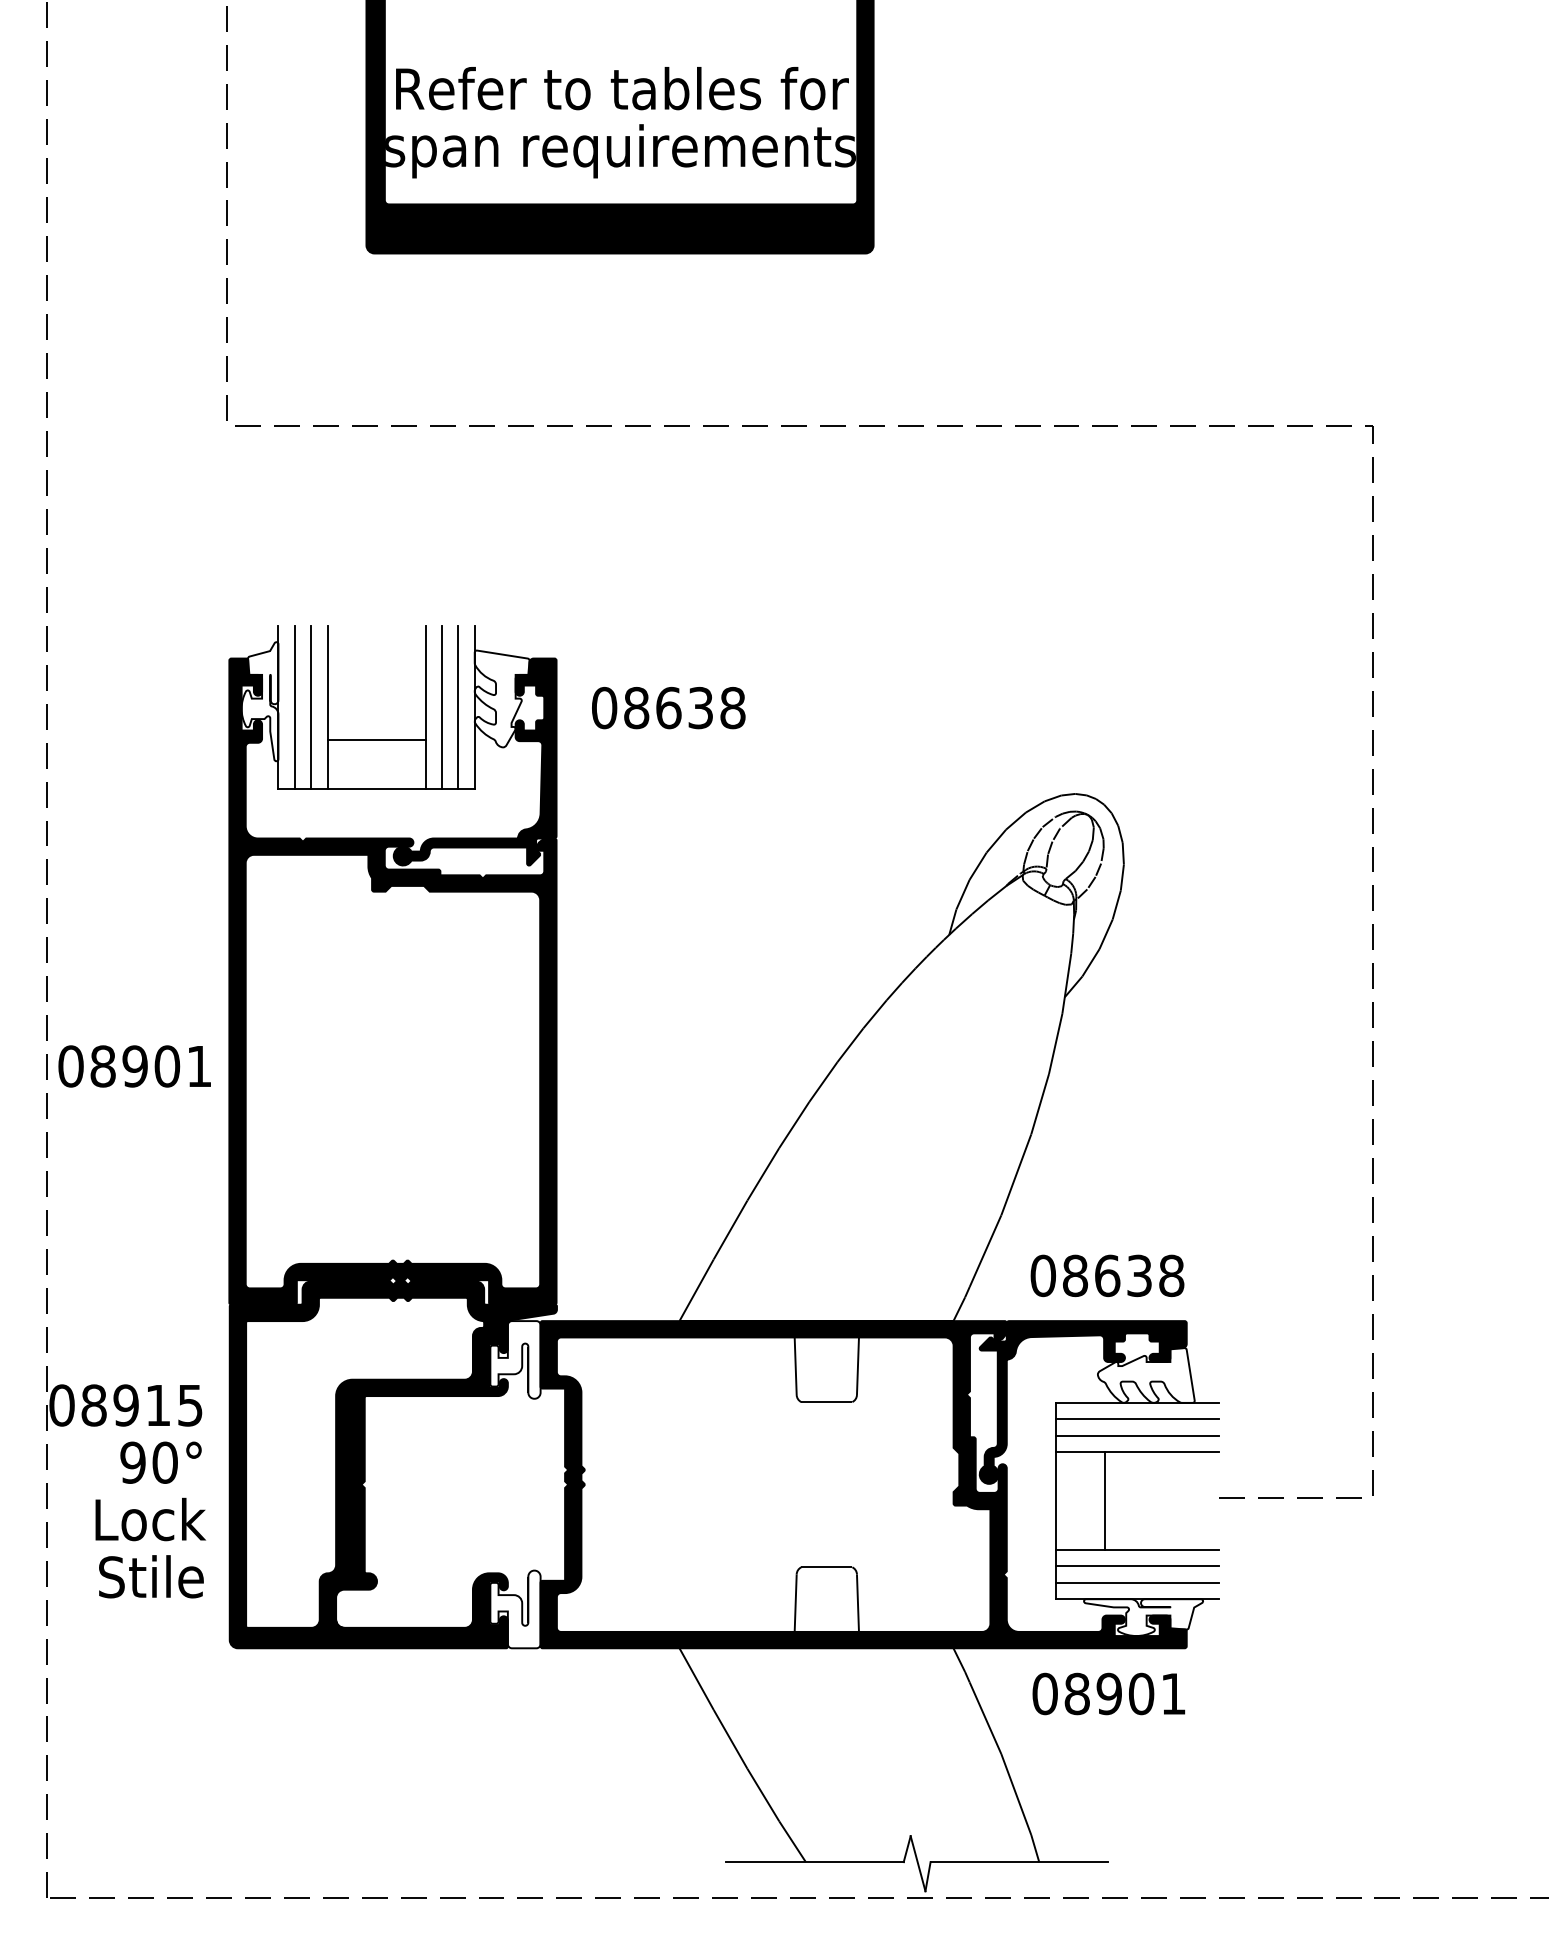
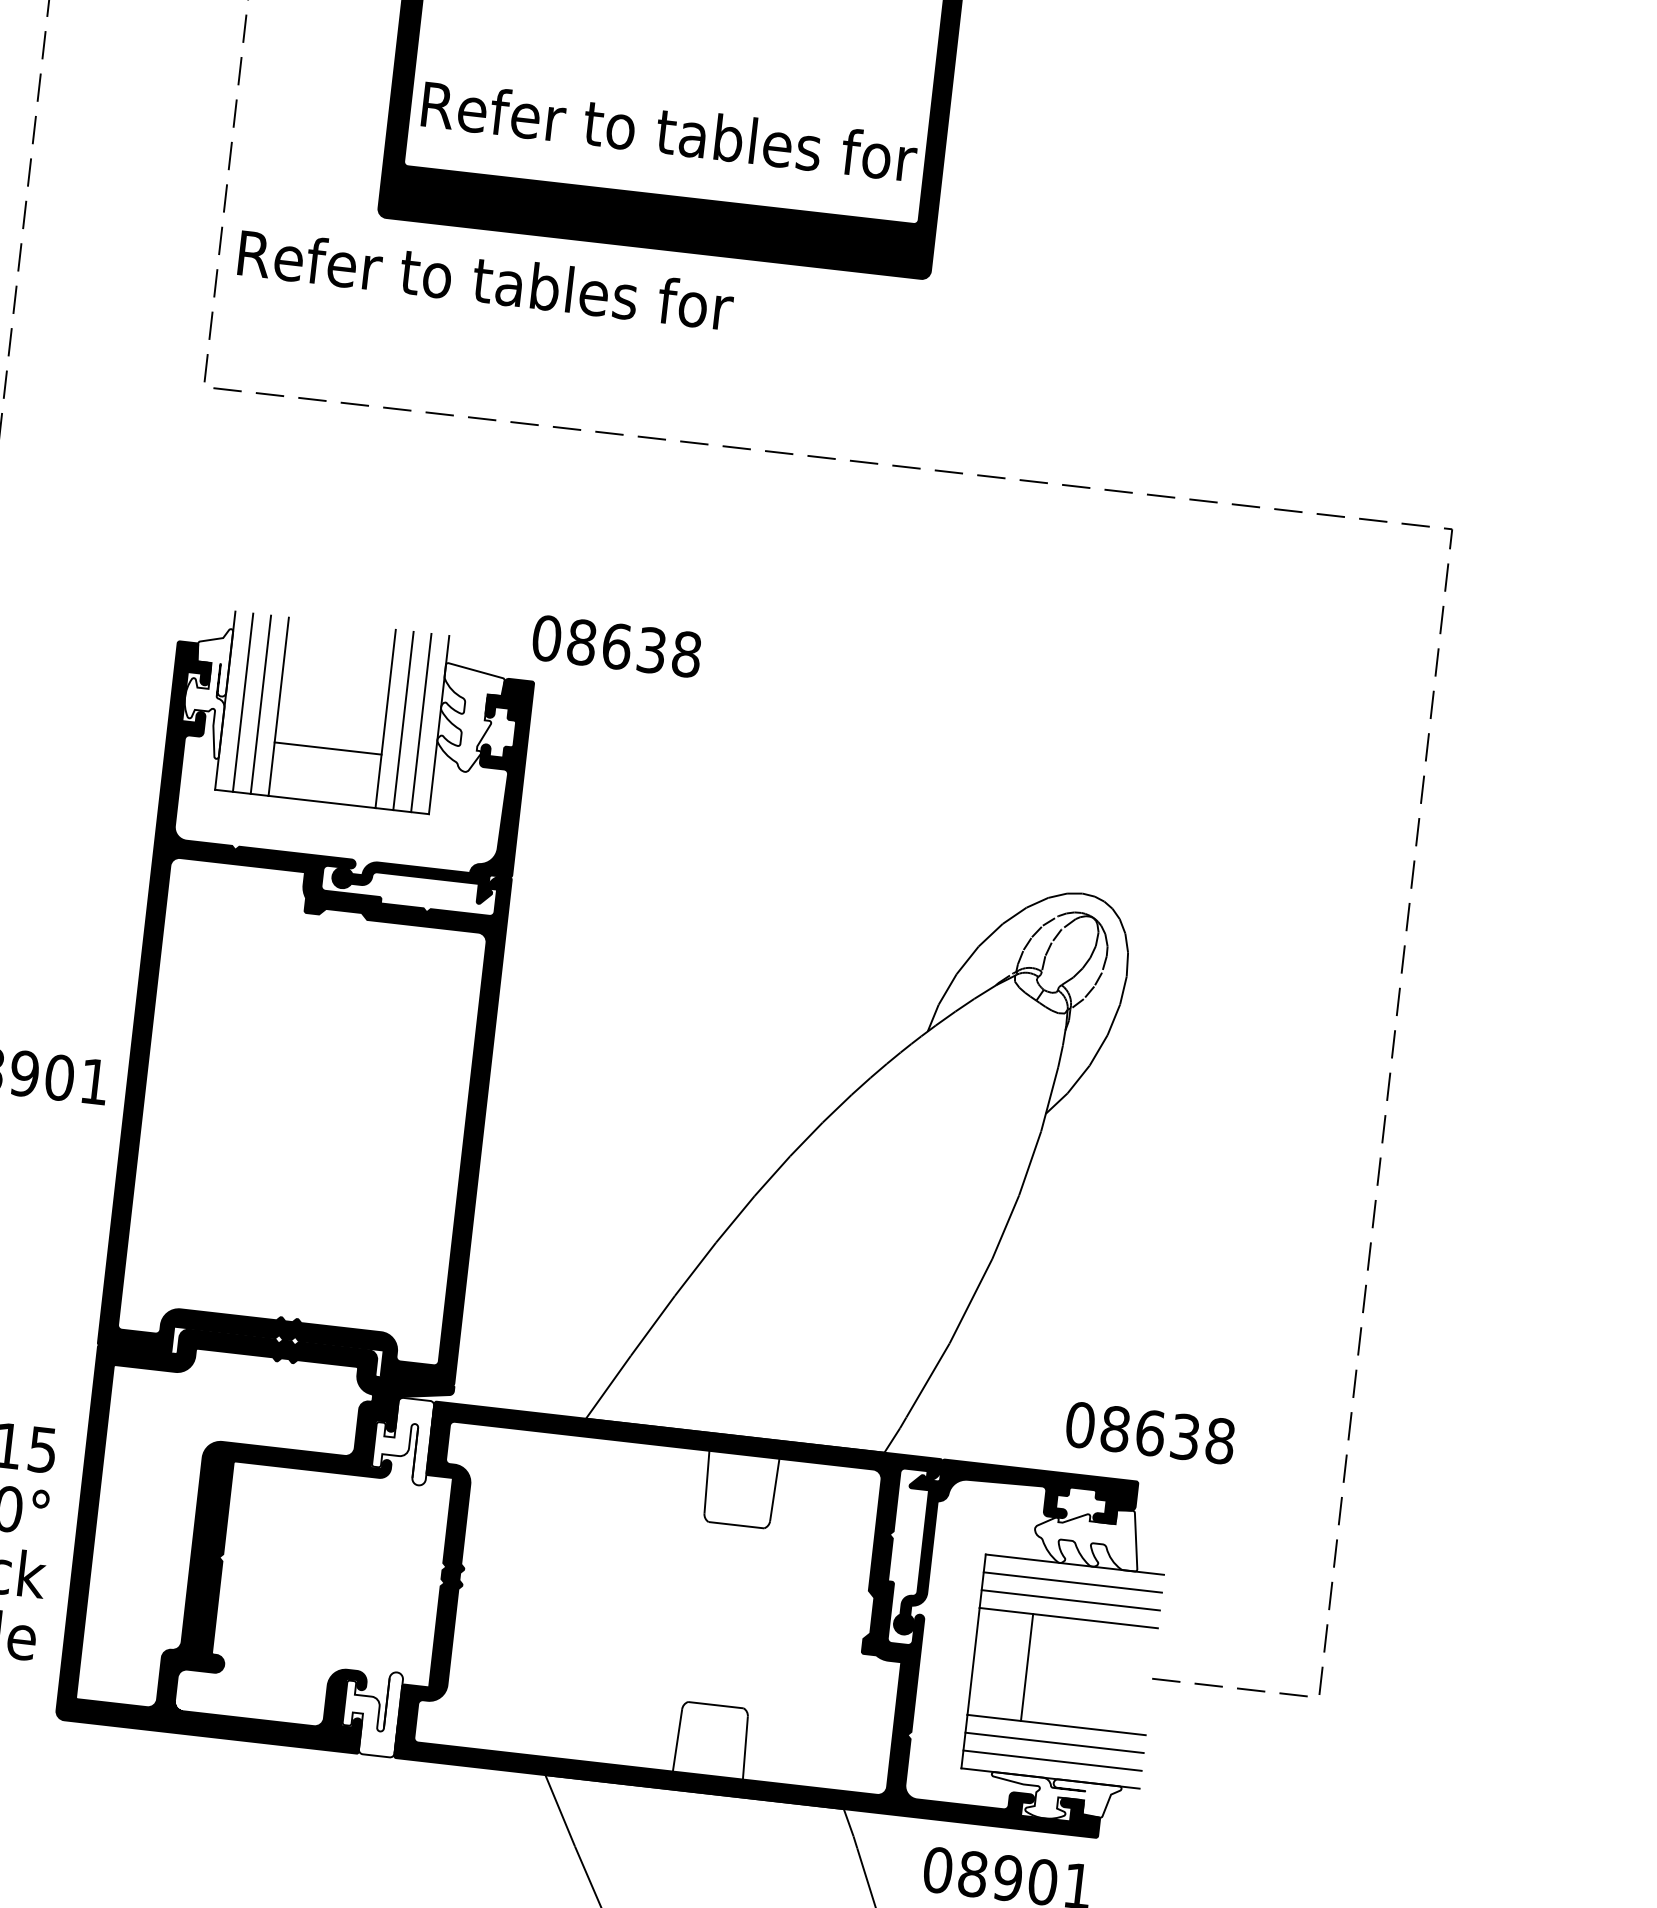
text: (622, 88) -> (486, 280), moved
text: (620, 151) -> (666, 137), span requirements -> Refer to tables for
text: (668, 708) -> (616, 646), moved
text: (1107, 1275) -> (1150, 1432), moved

